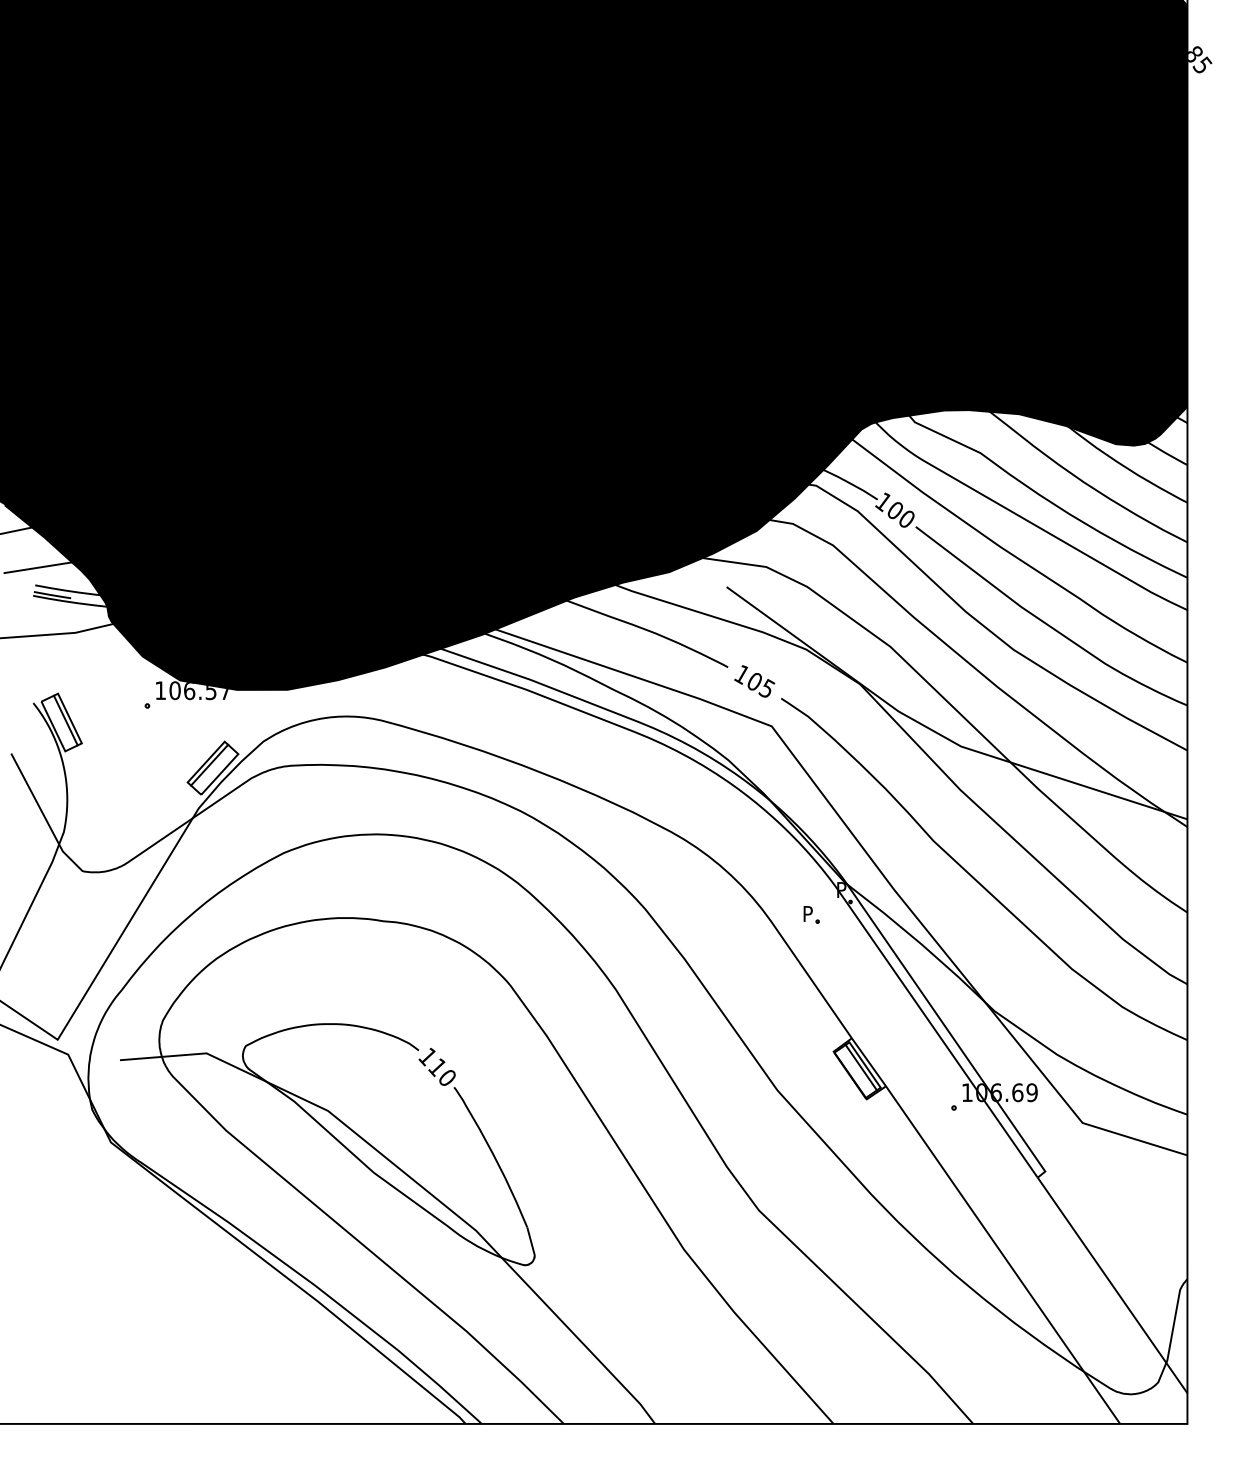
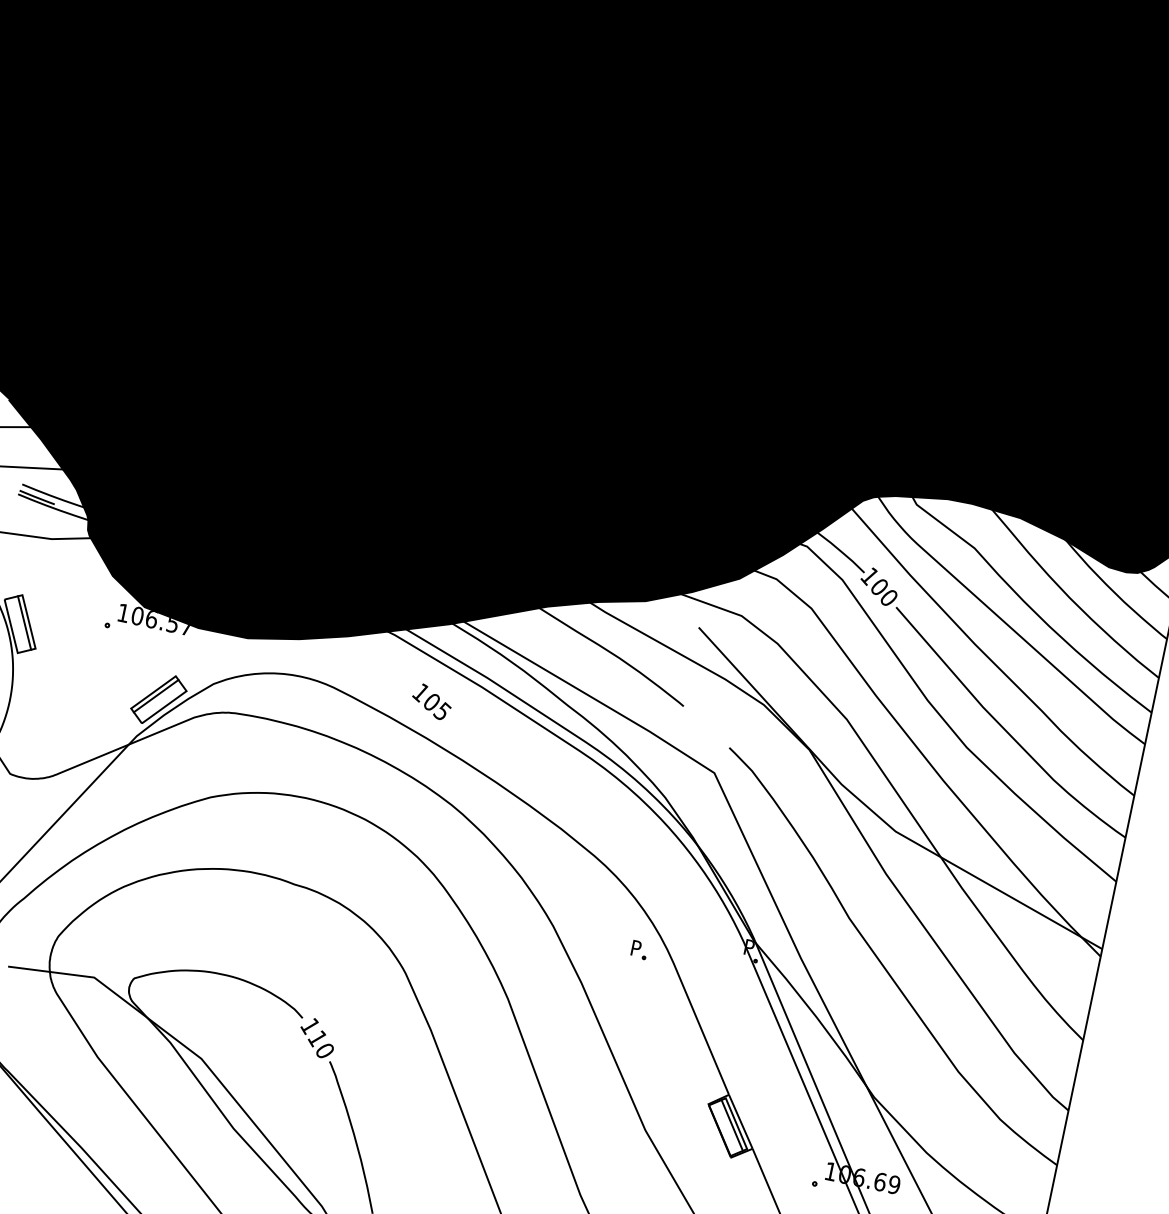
text: (754, 681) -> (431, 701), moved
part: (811, 914) -> (639, 949), moved

